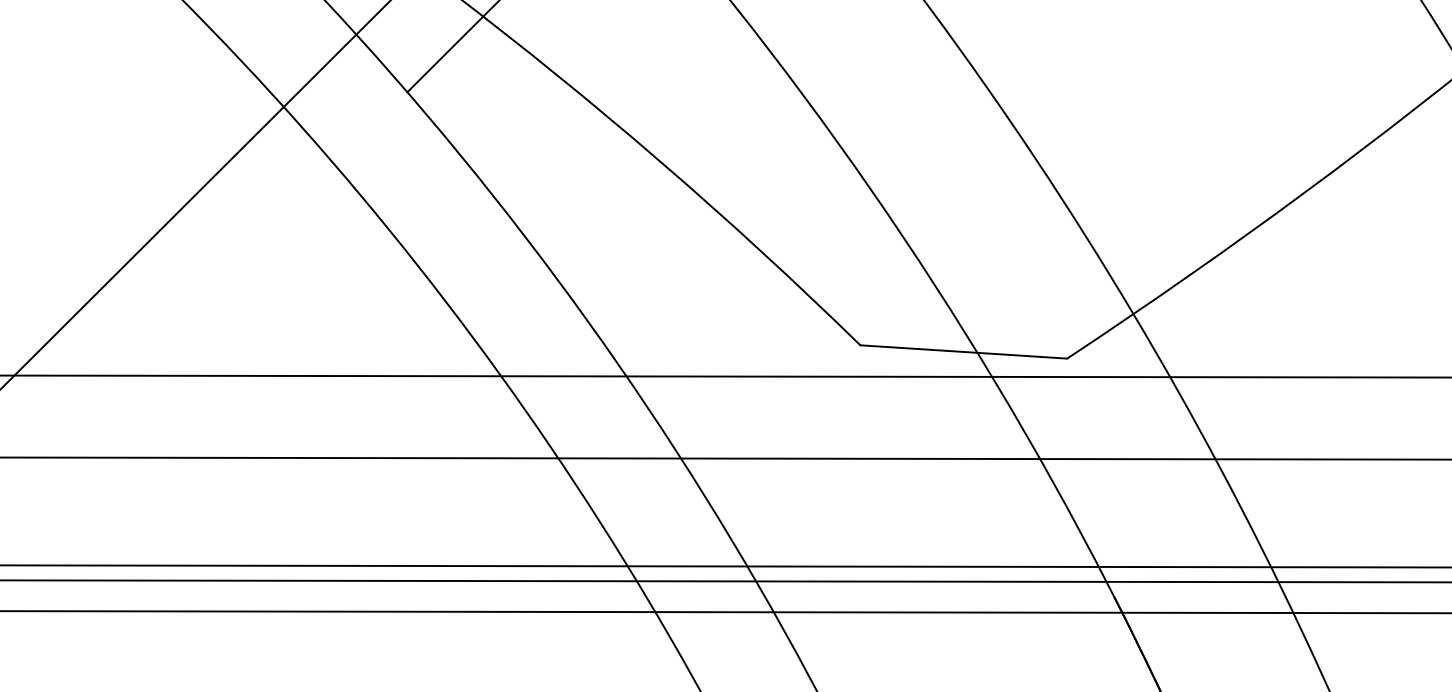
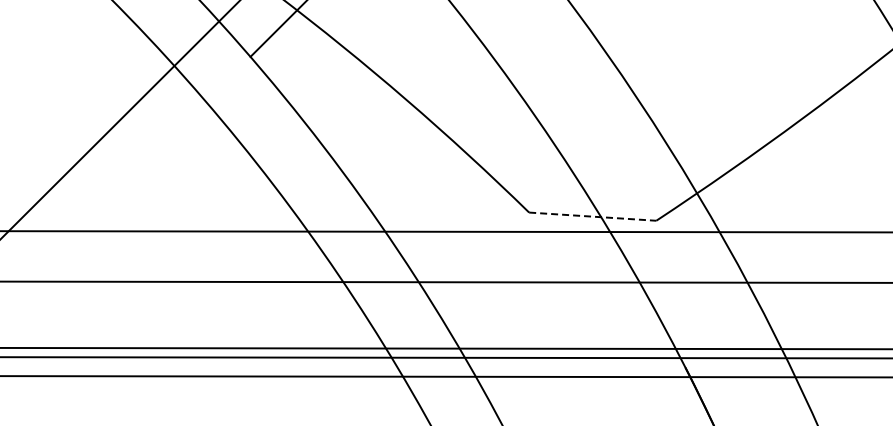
line: (963, 351) -> (592, 216), solid -> dashed

